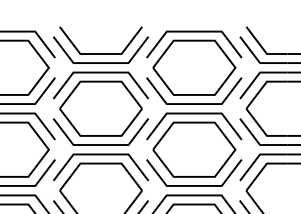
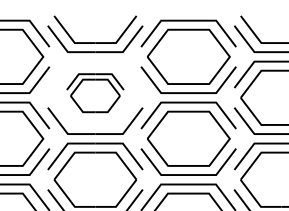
part: (100, 103) -> (94, 92), size x0.6

